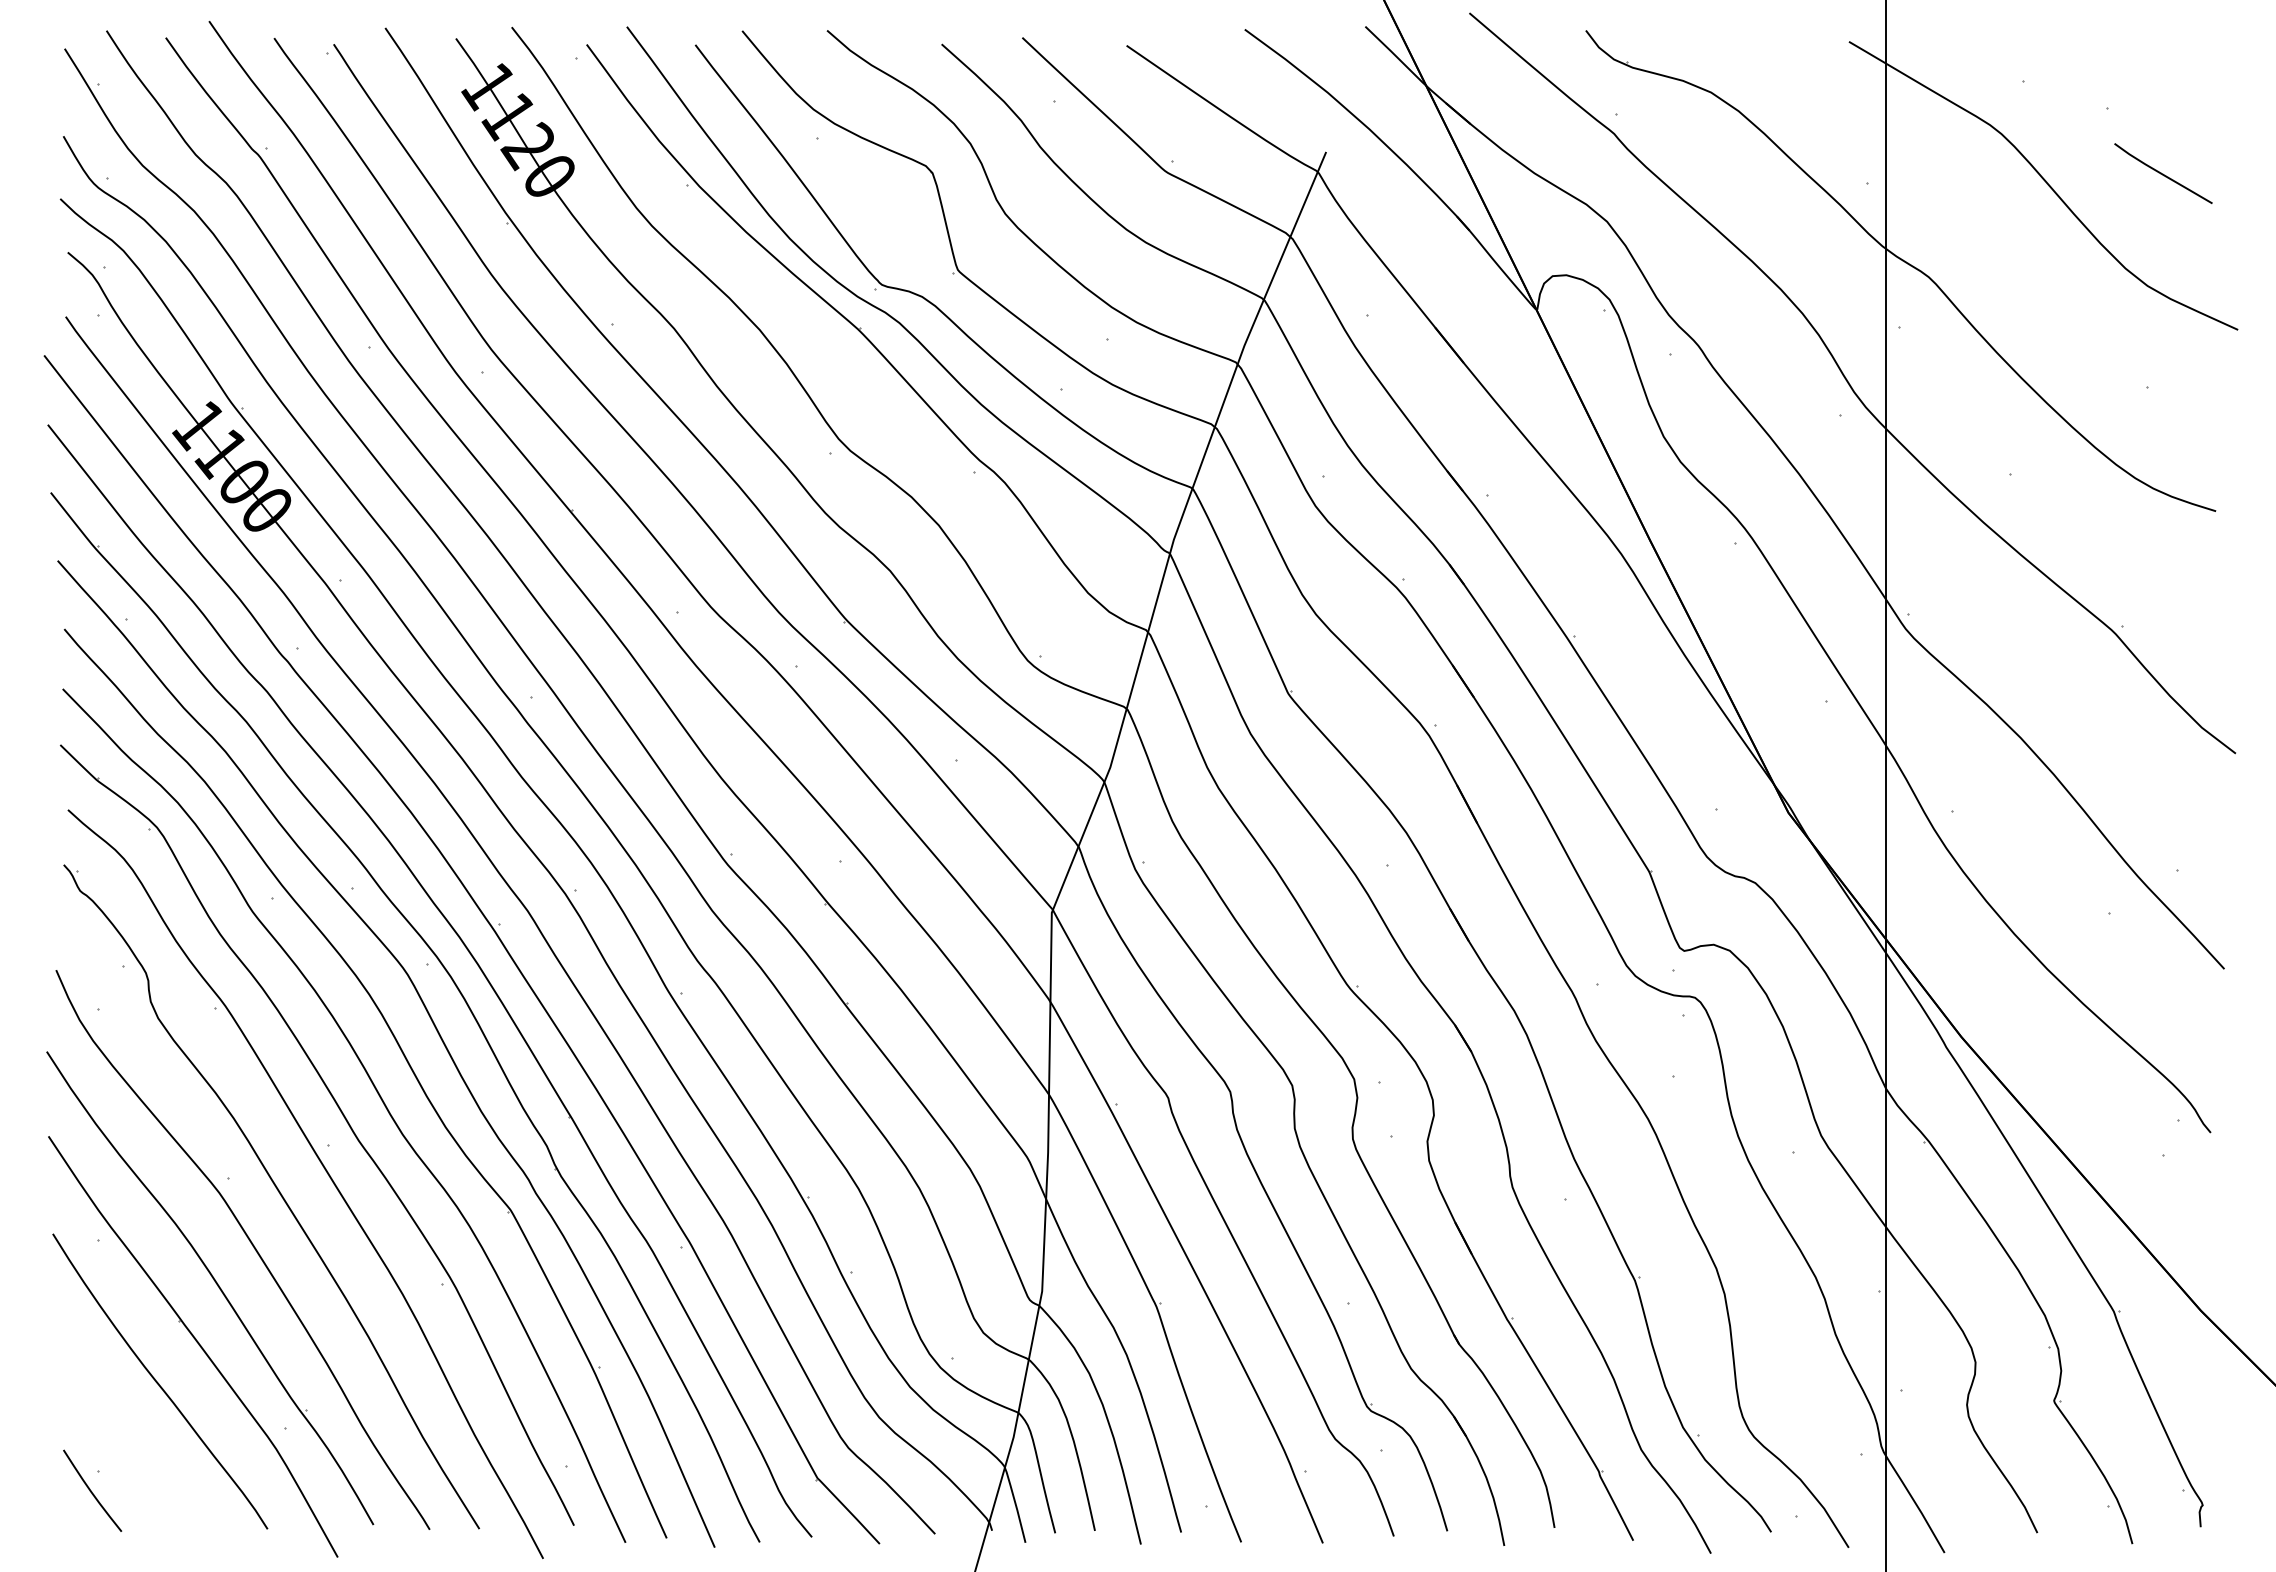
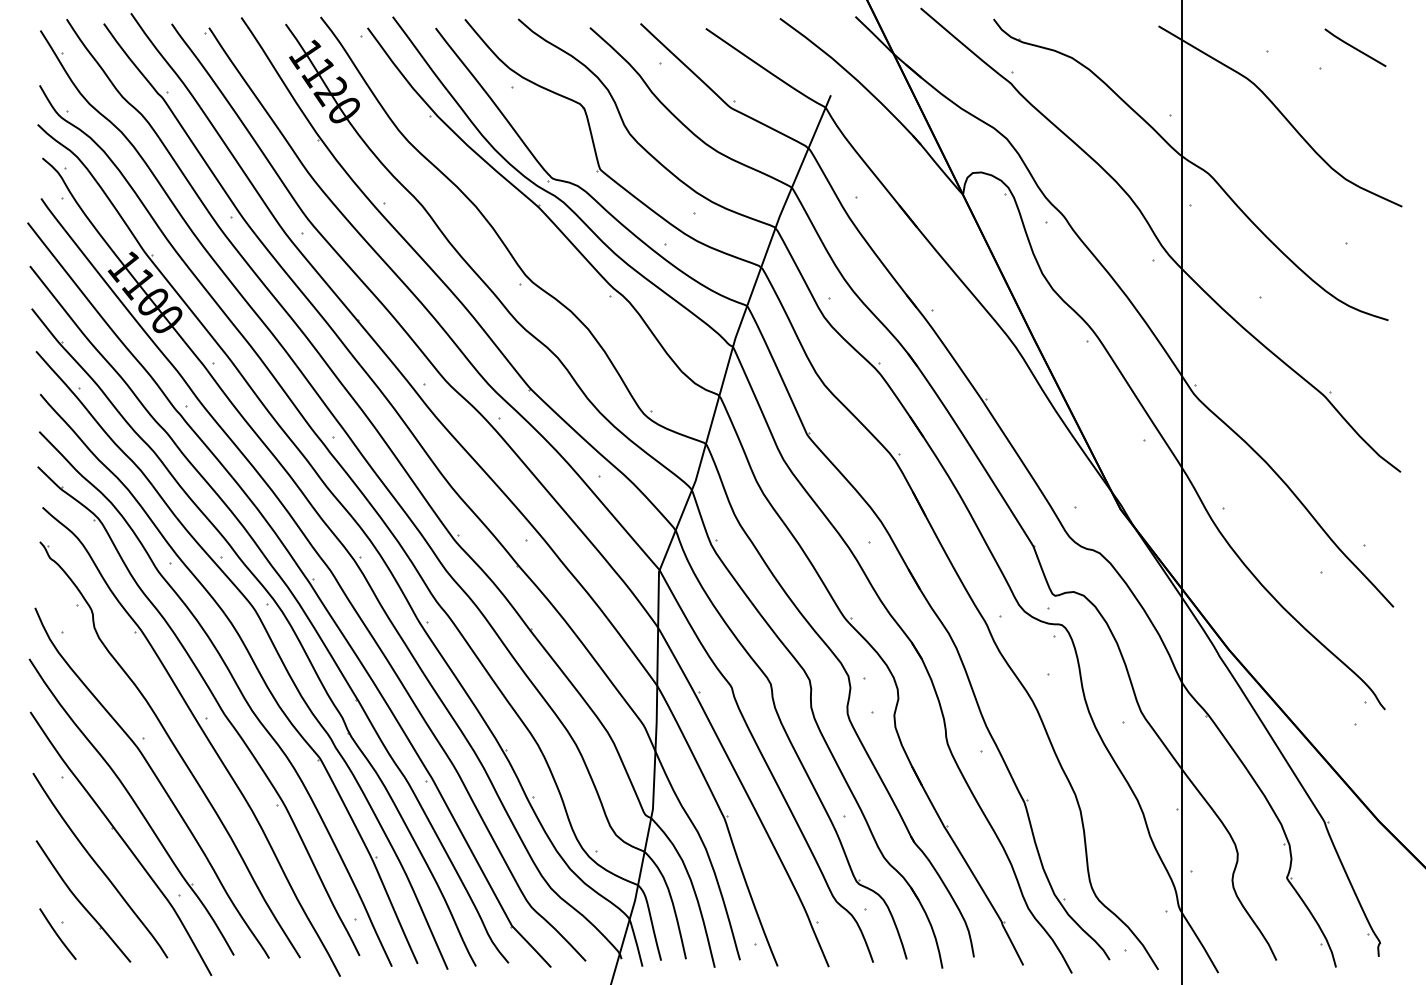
line: (2163, 173) -> (1355, 47), moved
part: (133, 1438) -> (83, 901), added

